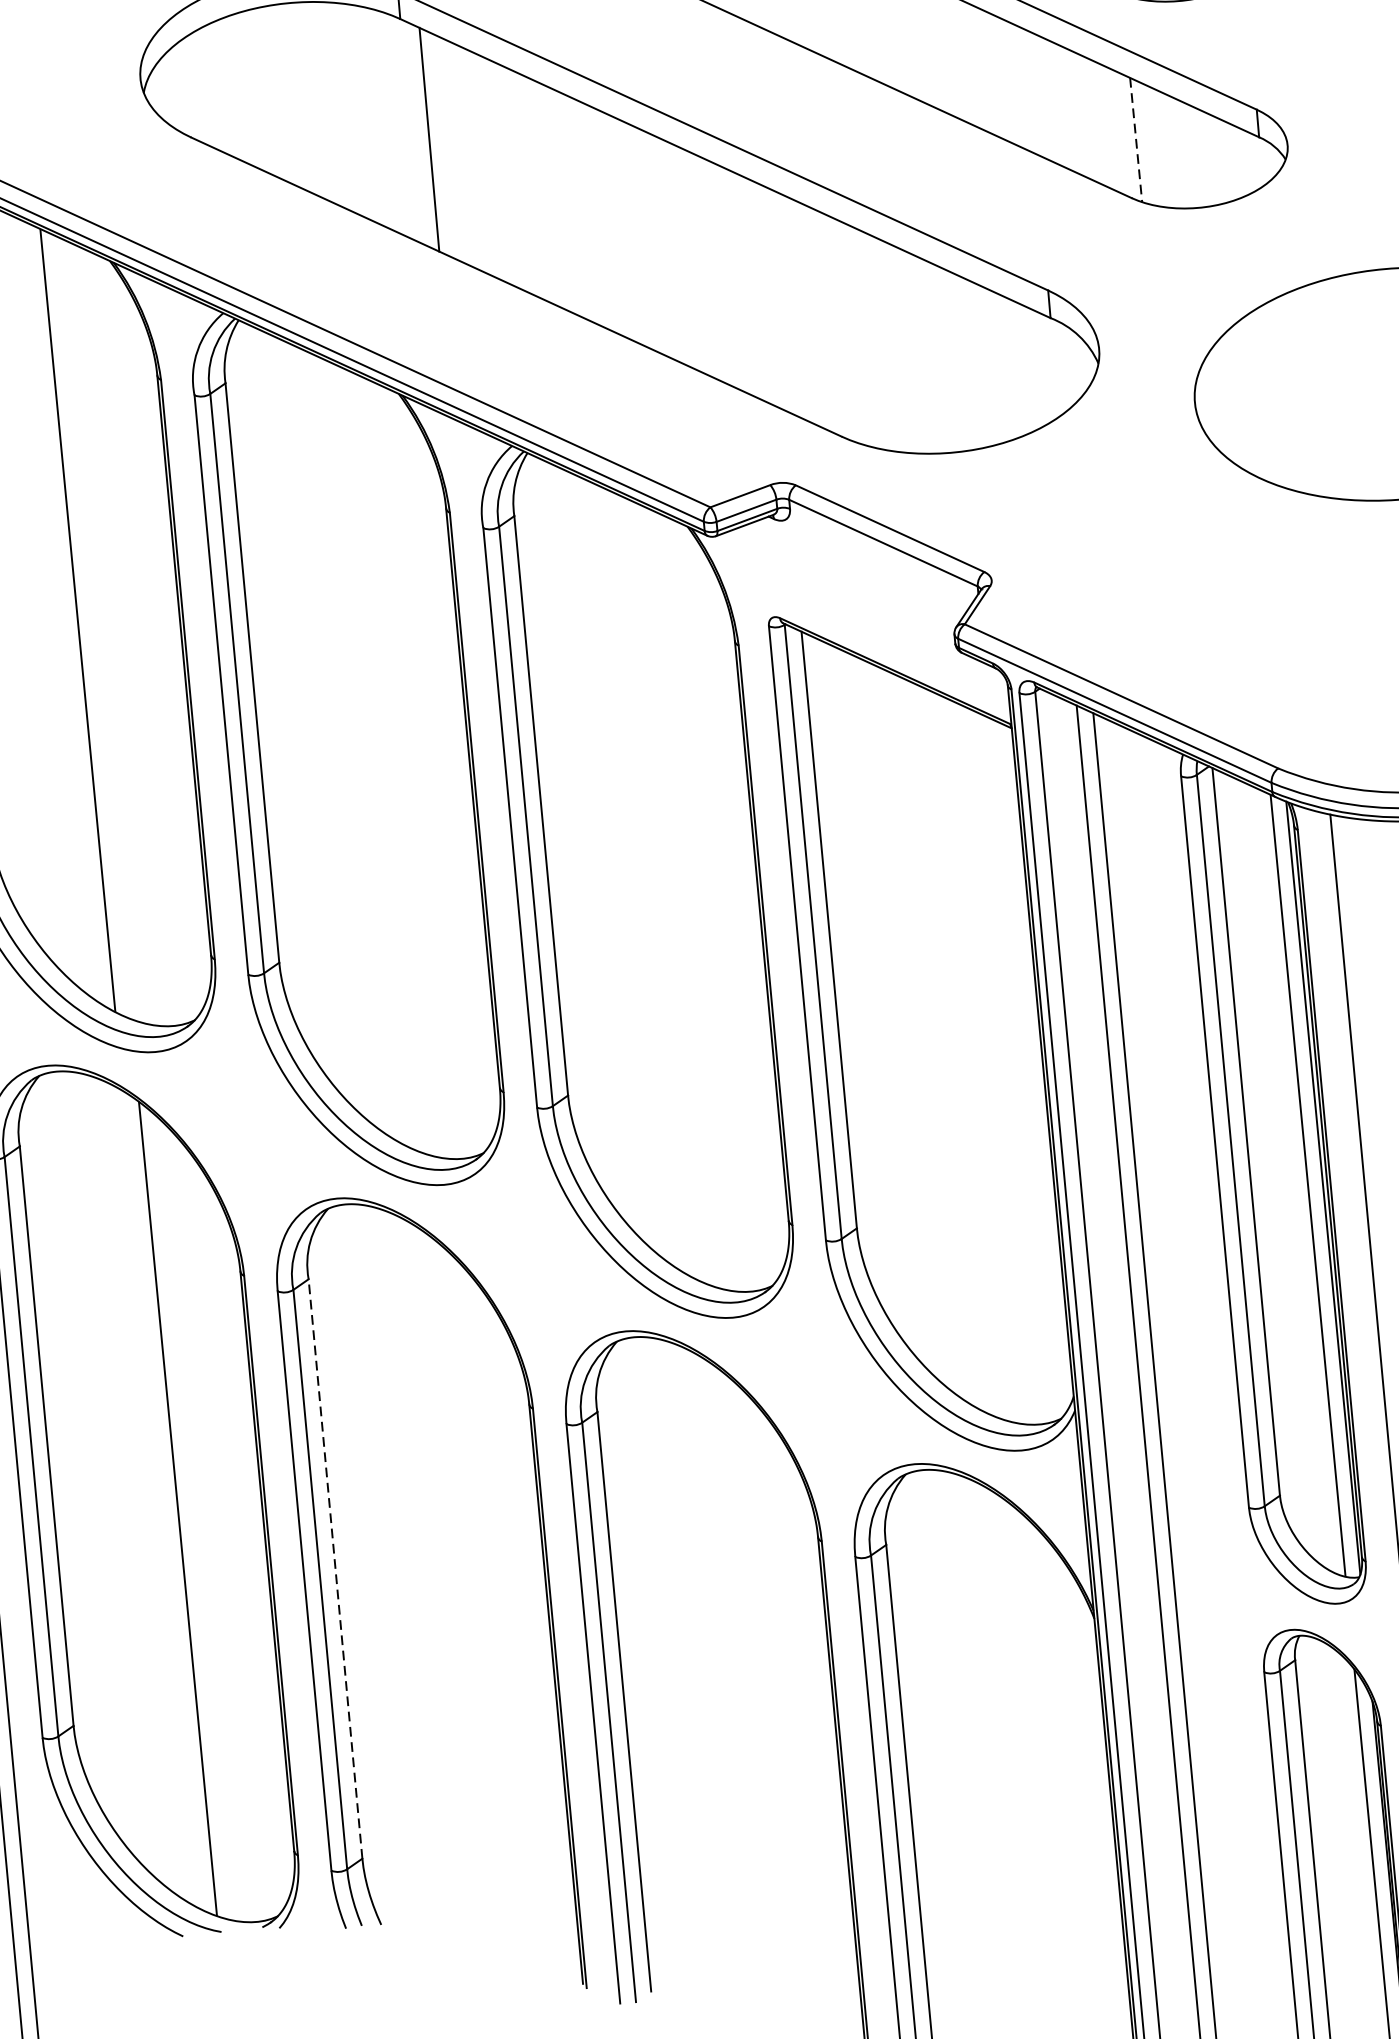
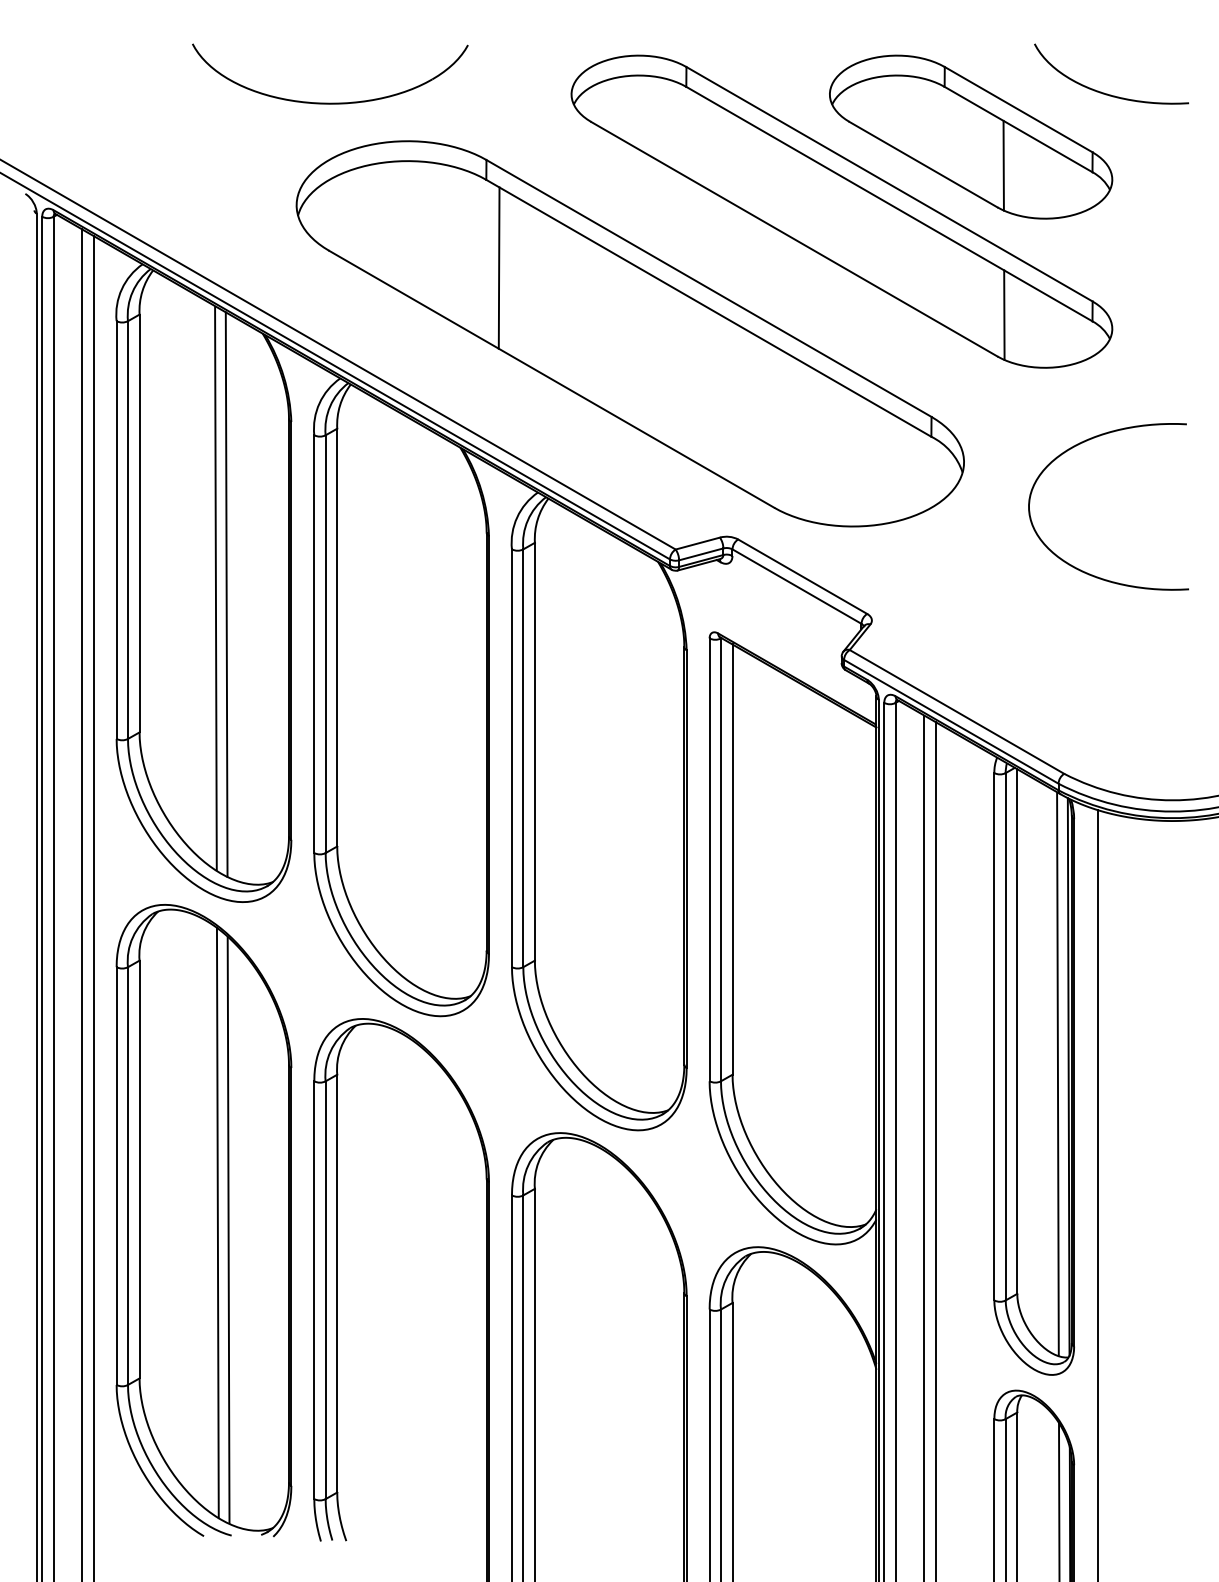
line: (1136, 140) -> (1004, 315), dashed -> solid
line: (93, 627) -> (226, 594), added
line: (161, 1499) -> (217, 1222), added
line: (335, 1568) -> (337, 1283), dashed -> solid

